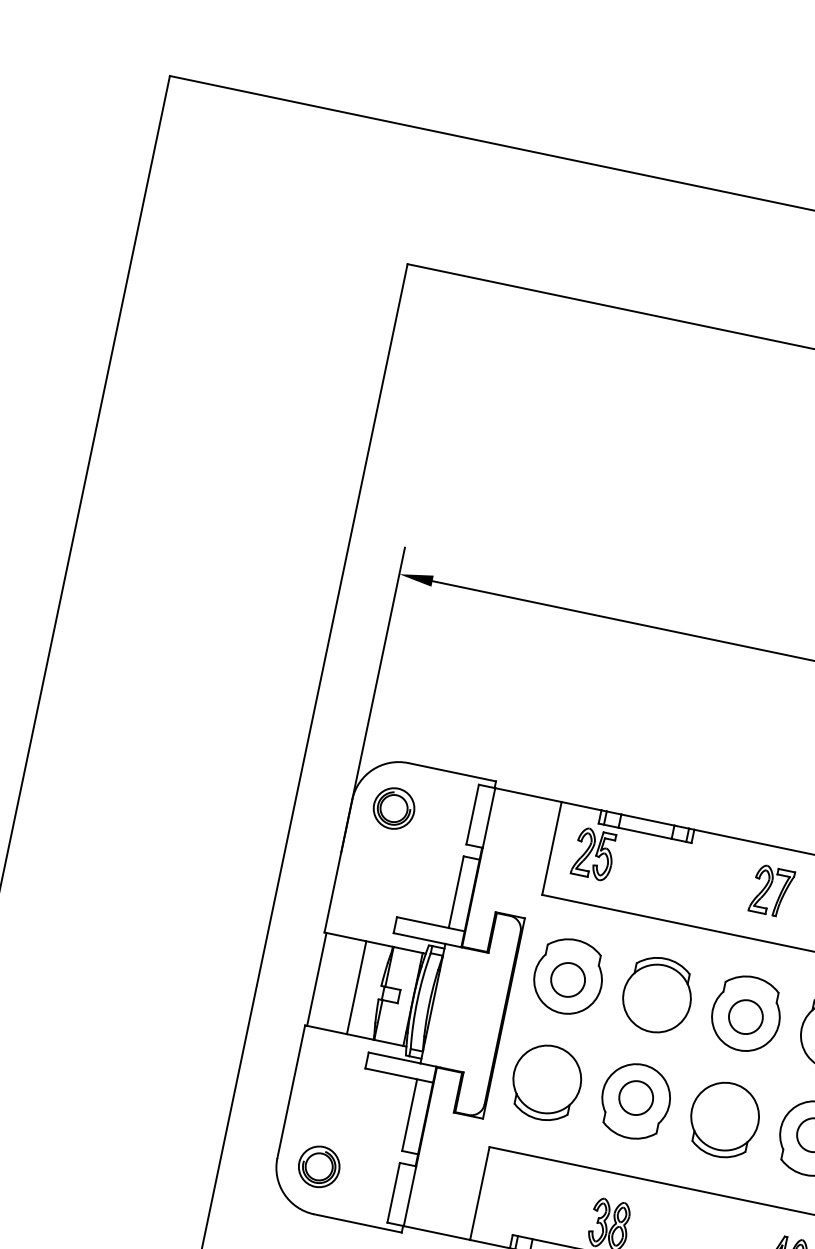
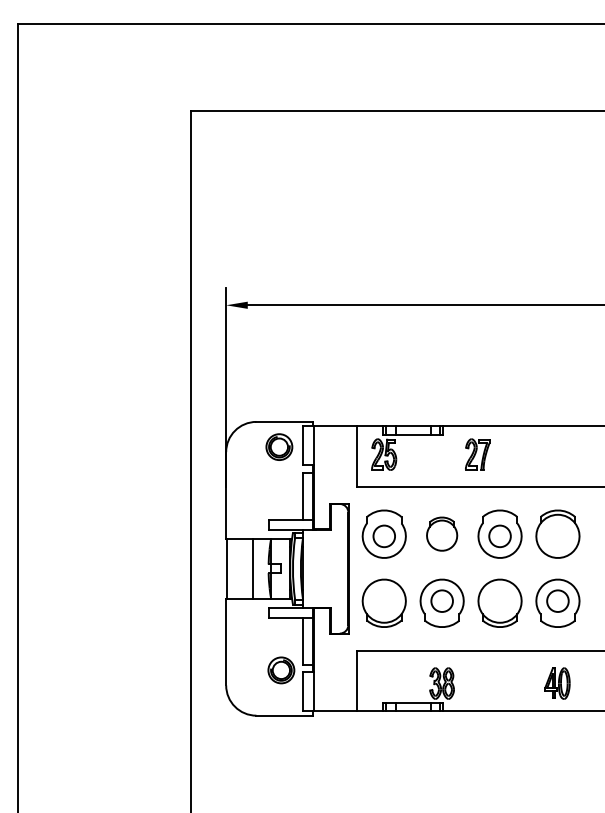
part: (394, 807) -> (279, 446), moved
part: (771, 891) -> (477, 454), moved
part: (656, 993) -> (441, 533), size x0.7
part: (319, 1167) -> (281, 670), moved

